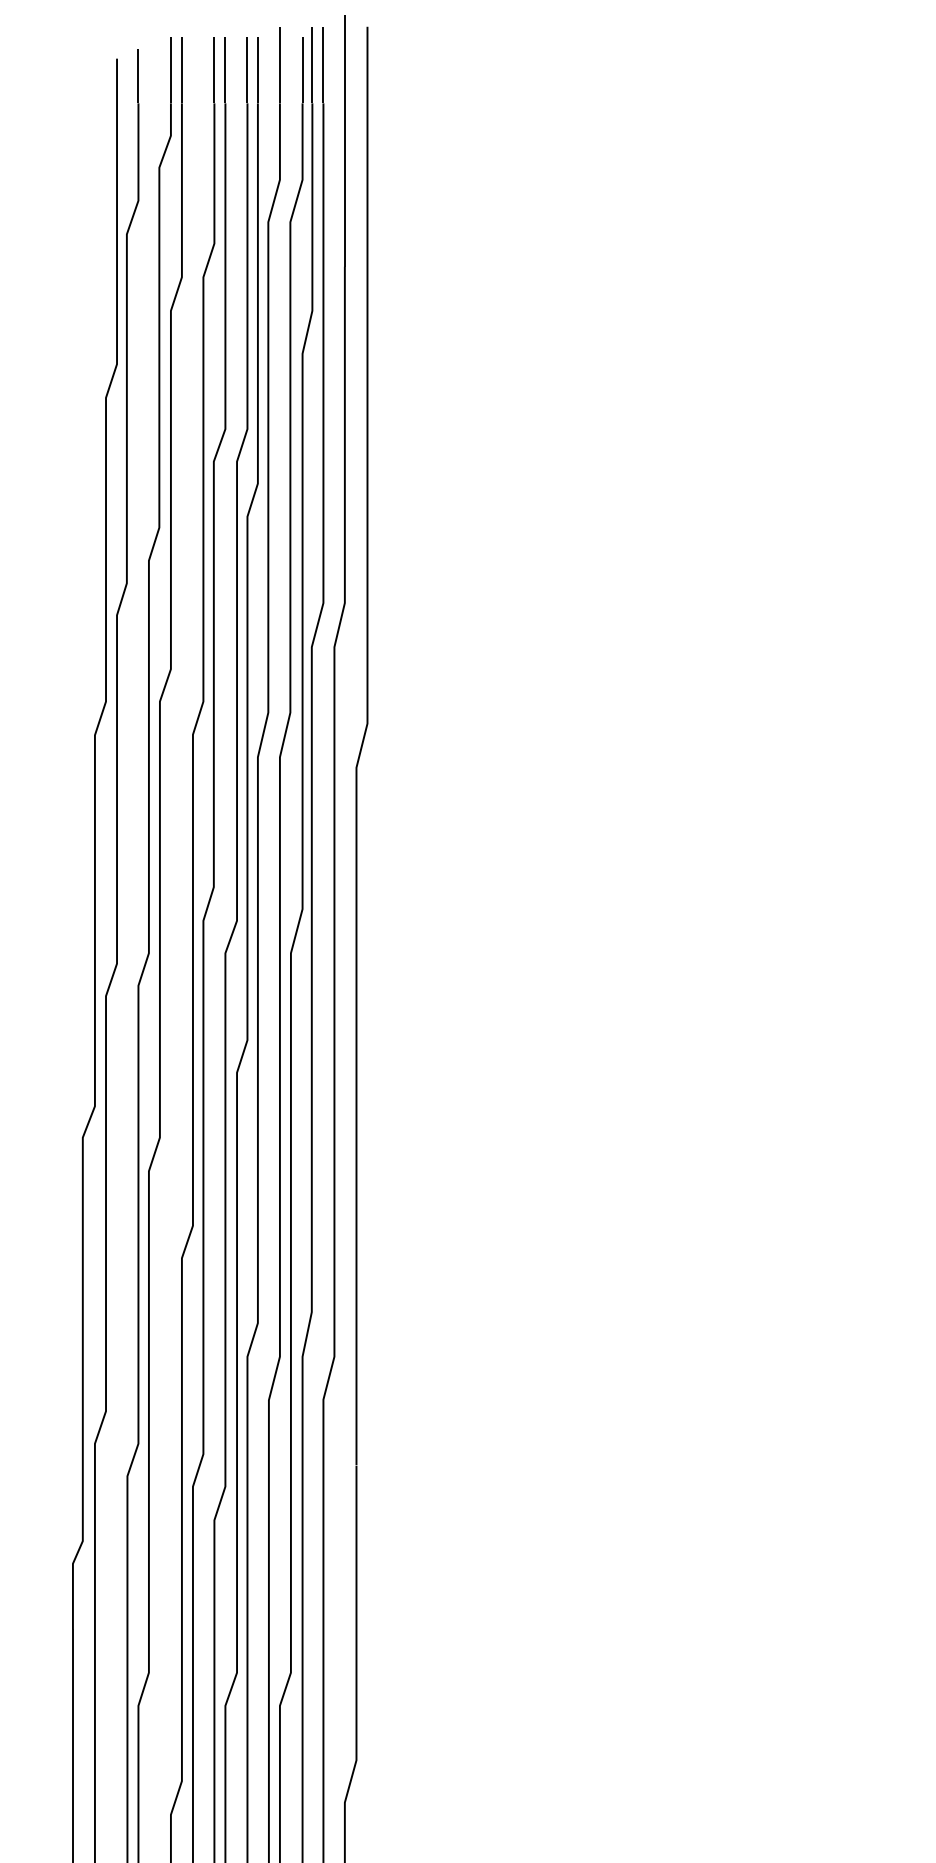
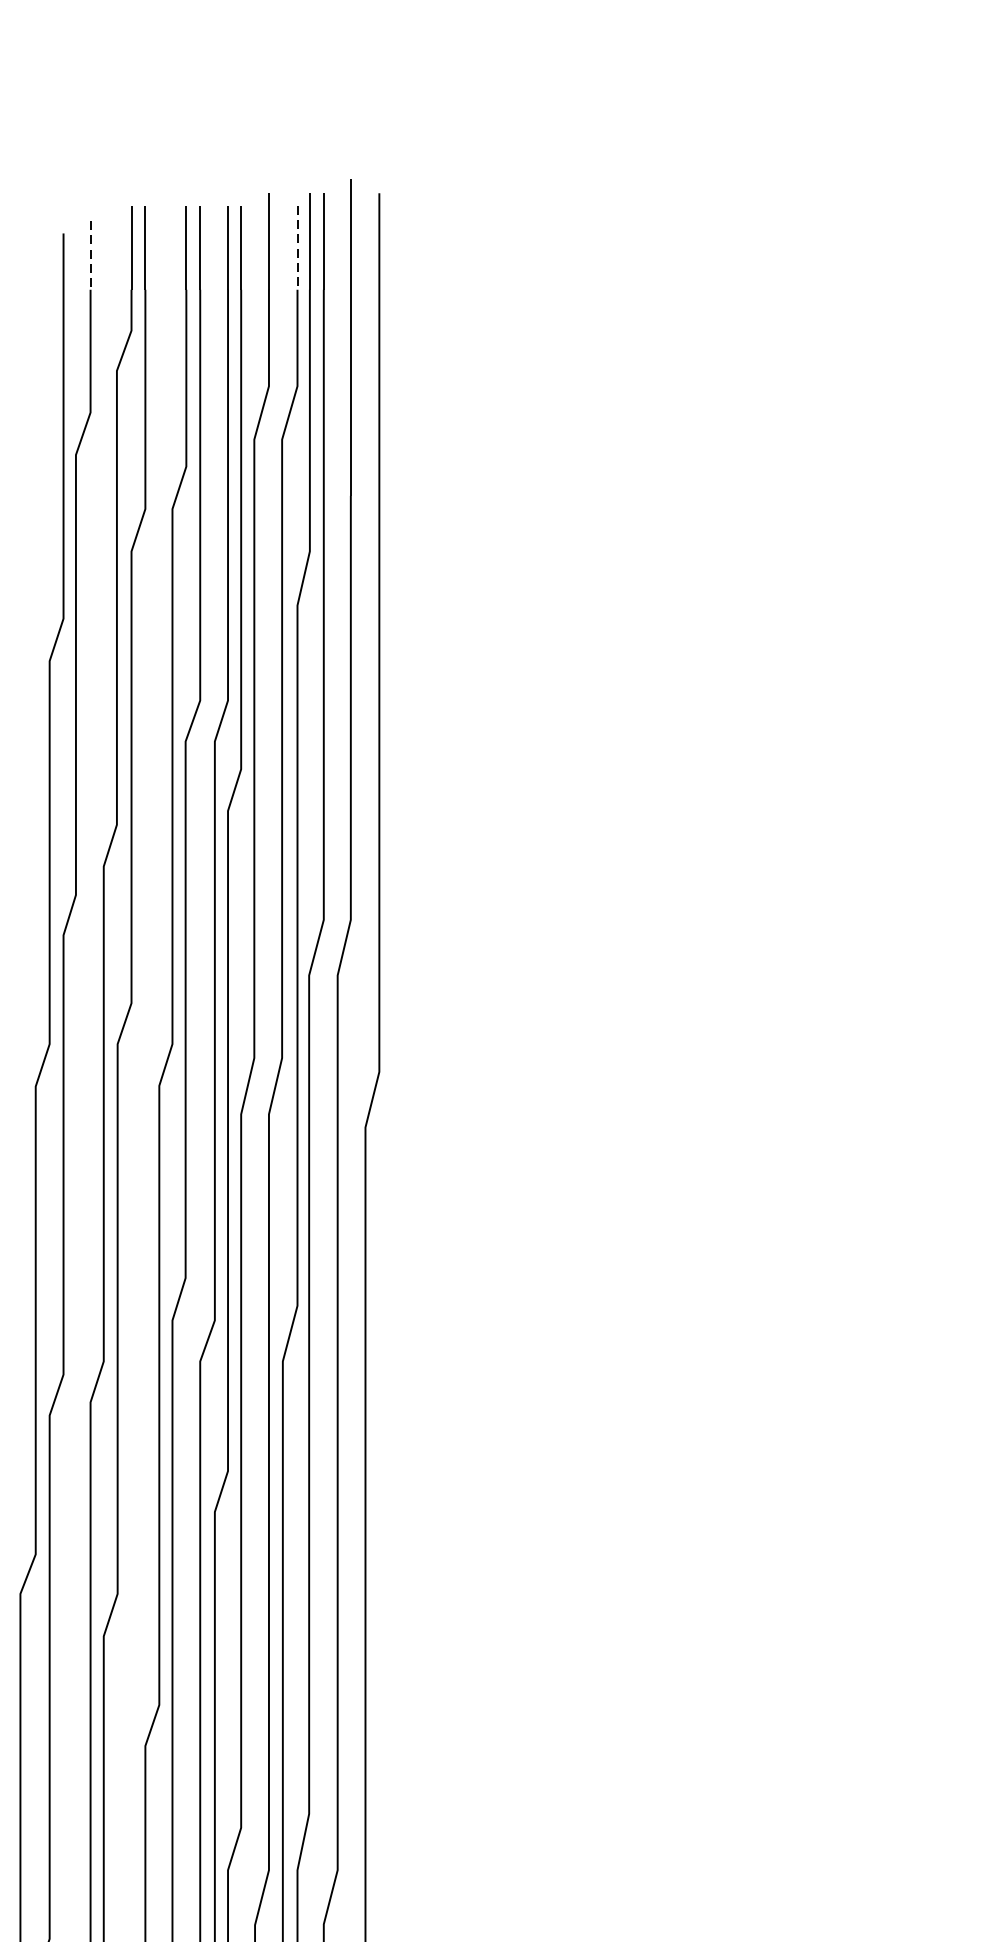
line: (302, 70) -> (297, 248), solid -> dashed
line: (138, 76) -> (90, 255), solid -> dashed

